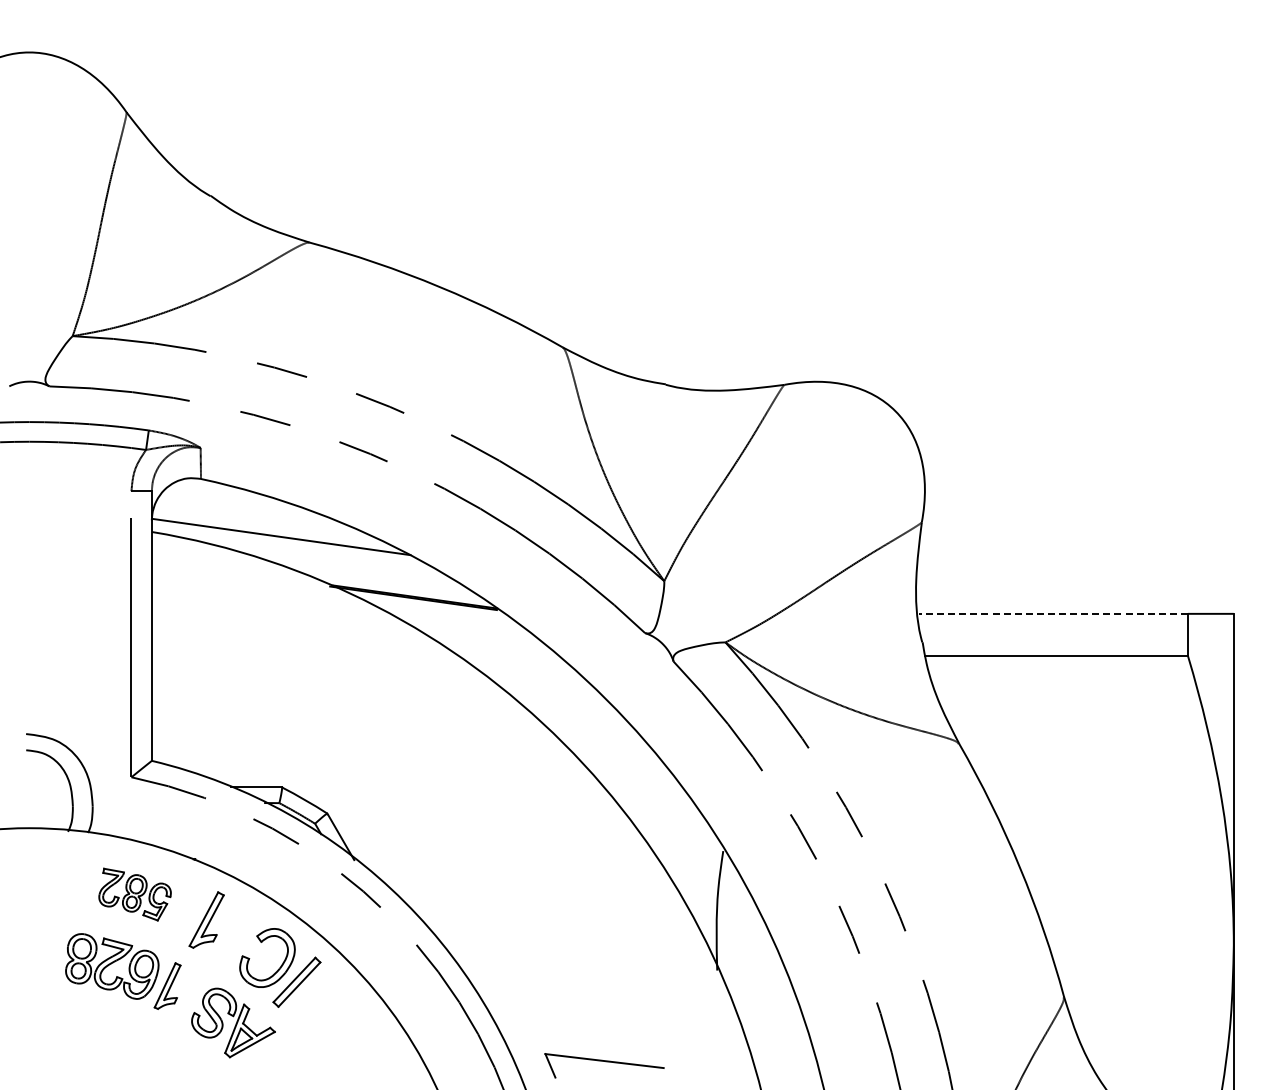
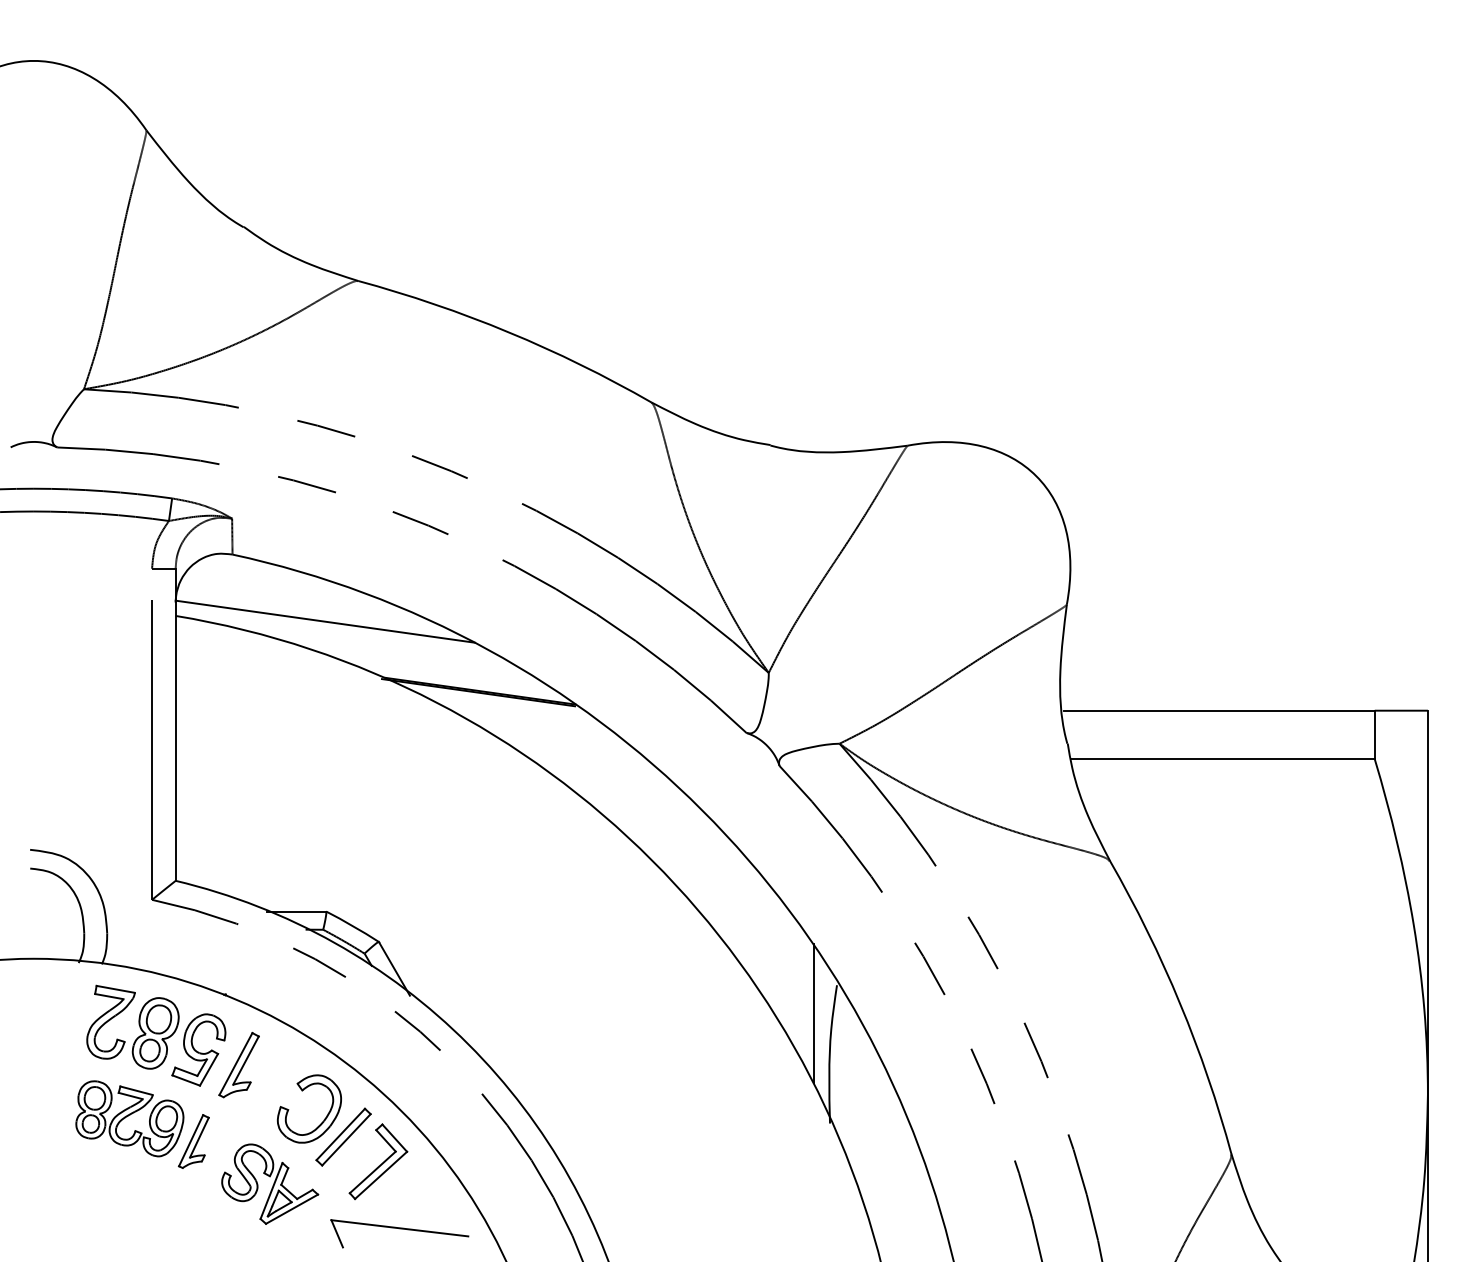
line: (1052, 613) -> (1218, 710), dashed -> solid
line: (703, 875) -> (814, 1013), added
part: (134, 894) -> (155, 1035), size x1.67
part: (326, 1003) -> (377, 1161), added
part: (604, 1065) -> (399, 1233), moved

